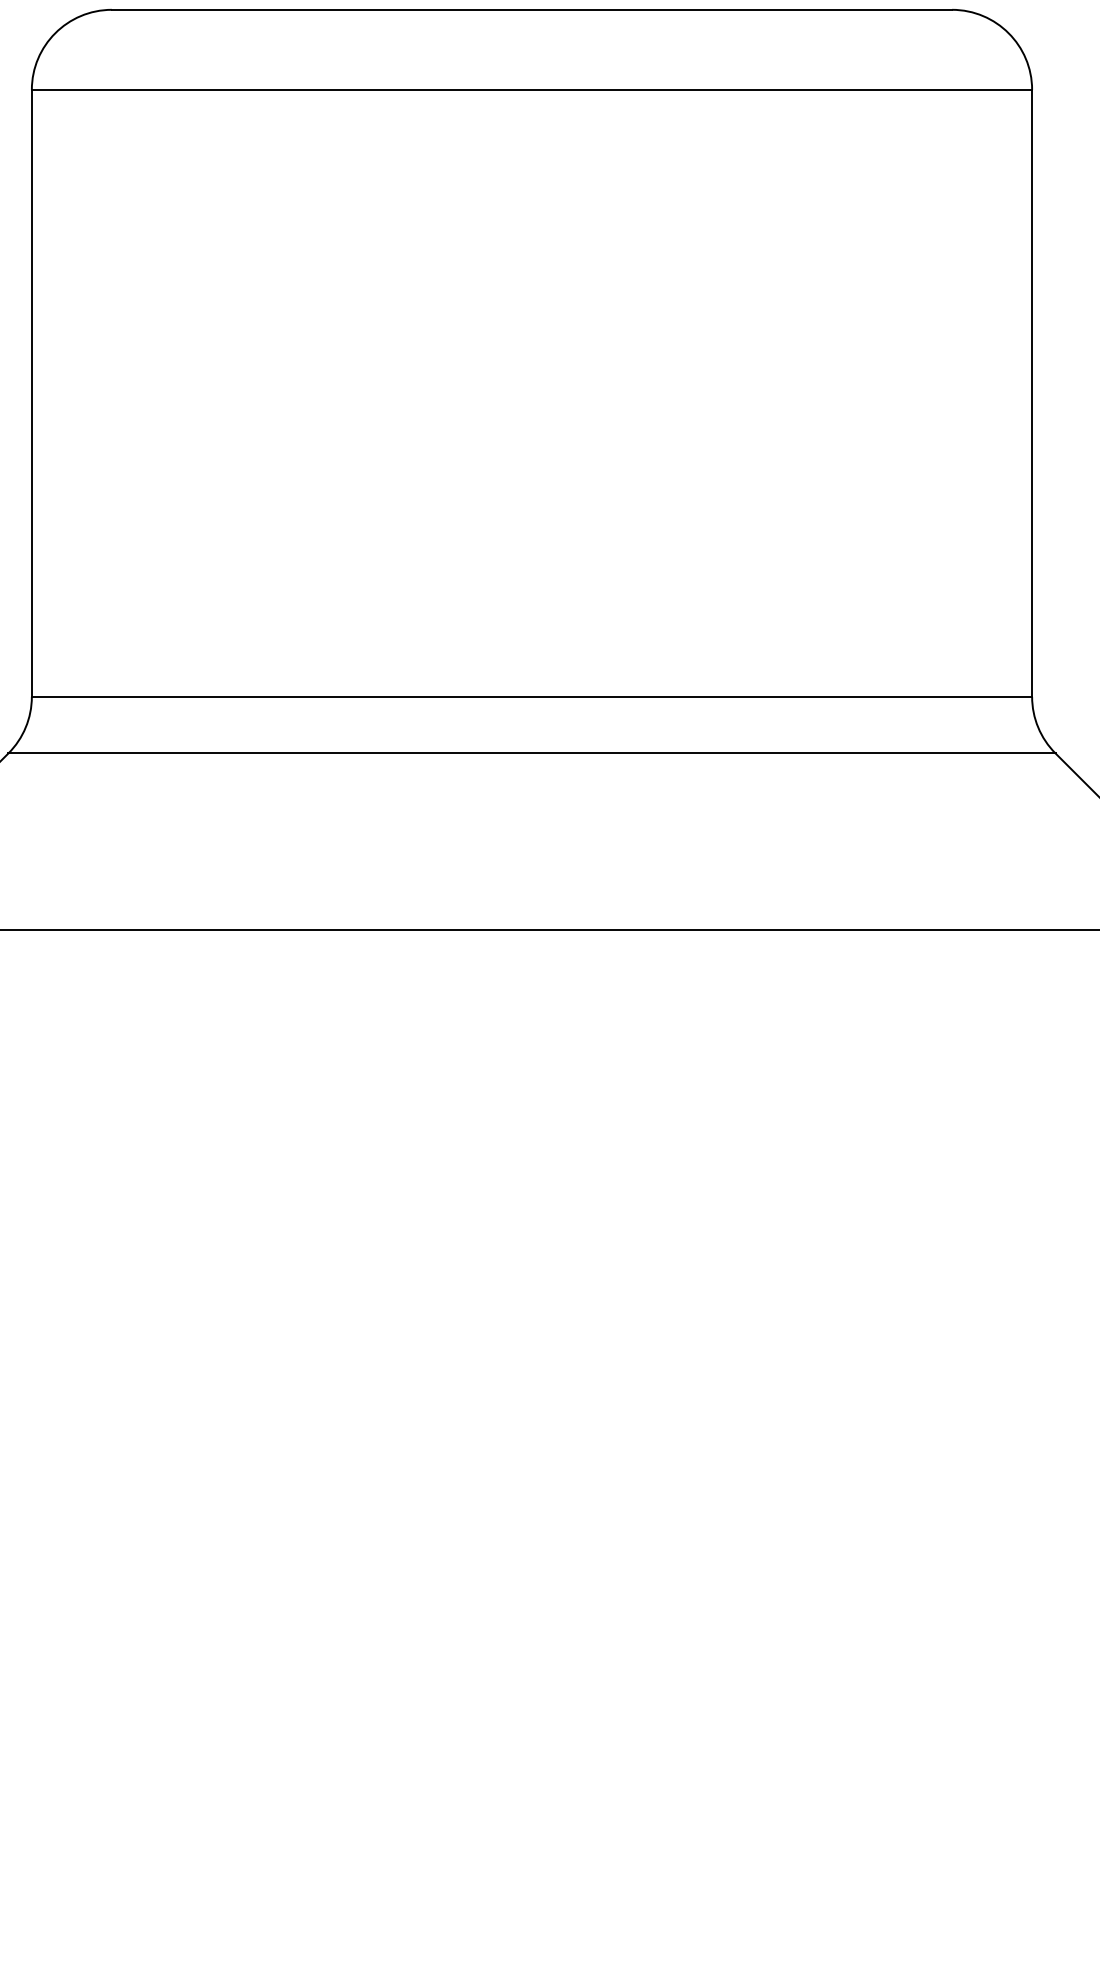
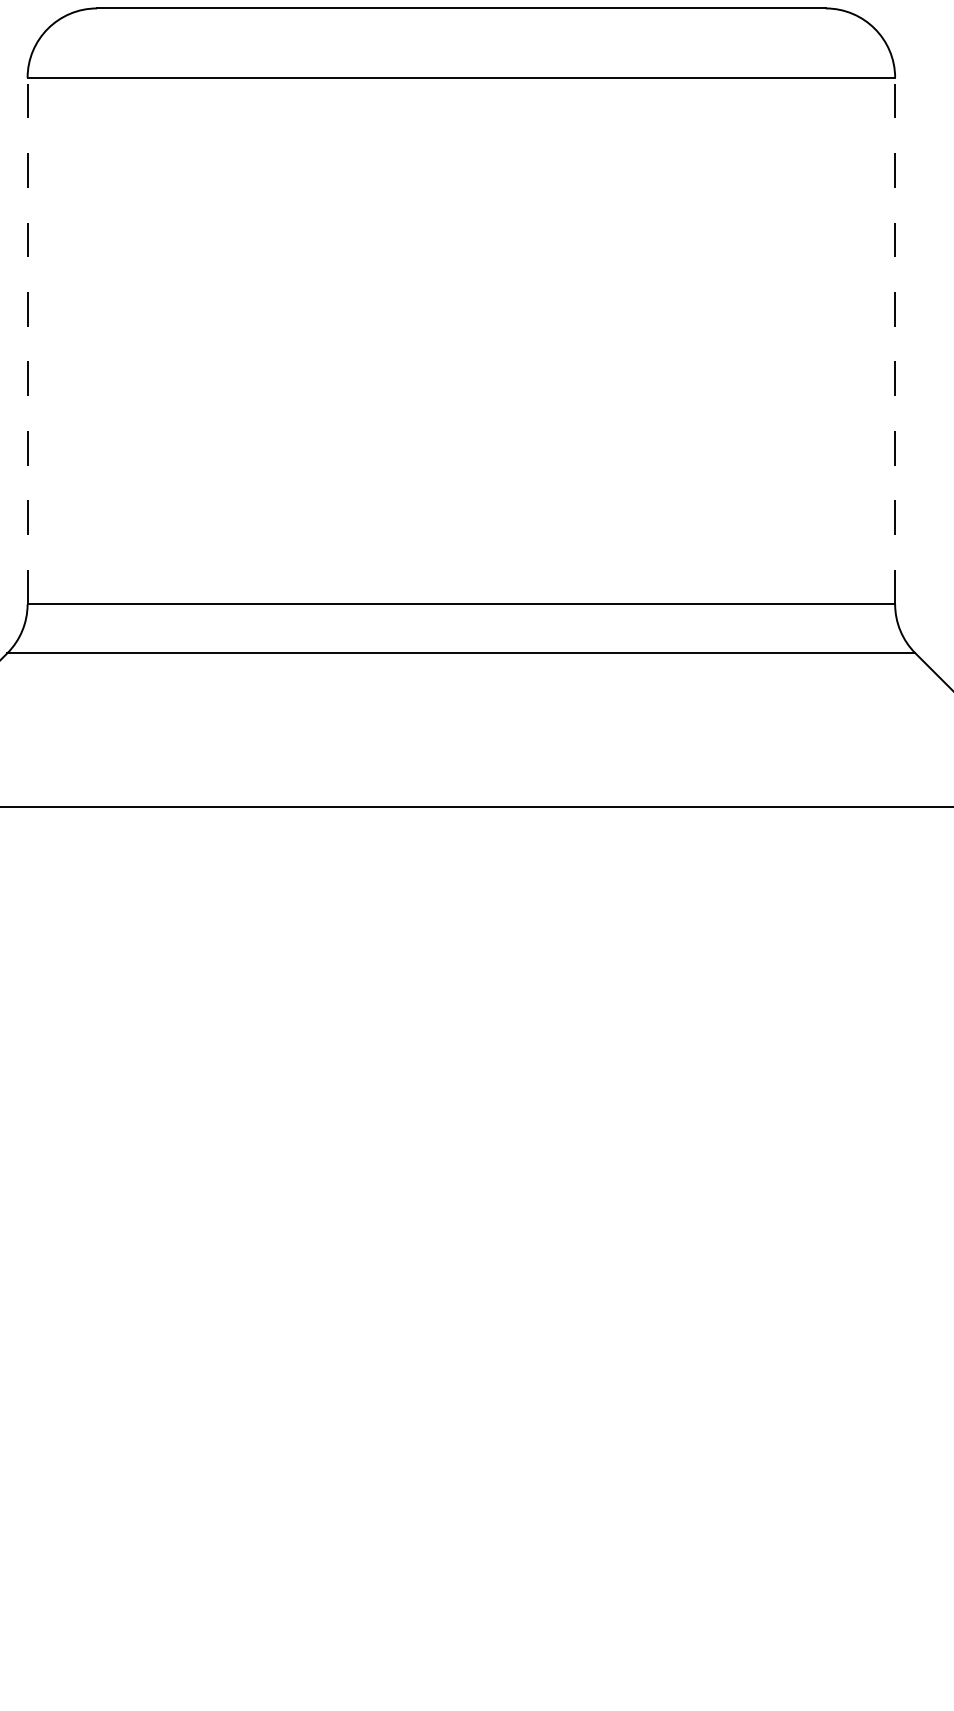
line: (31, 393) -> (27, 341), solid -> dashed
line: (1032, 393) -> (895, 341), solid -> dashed

